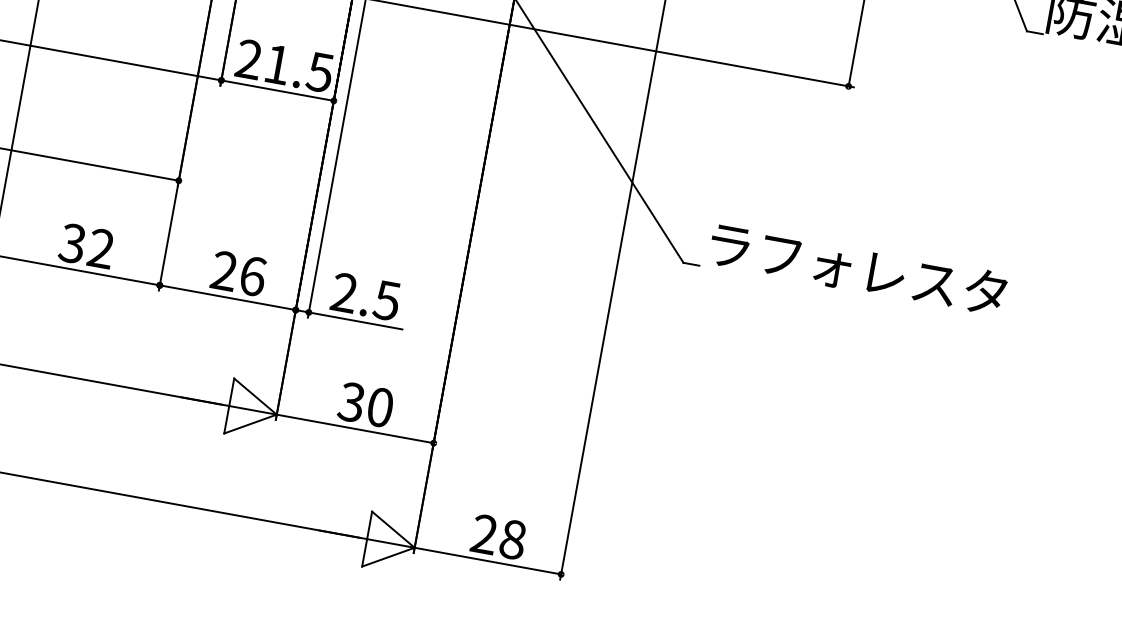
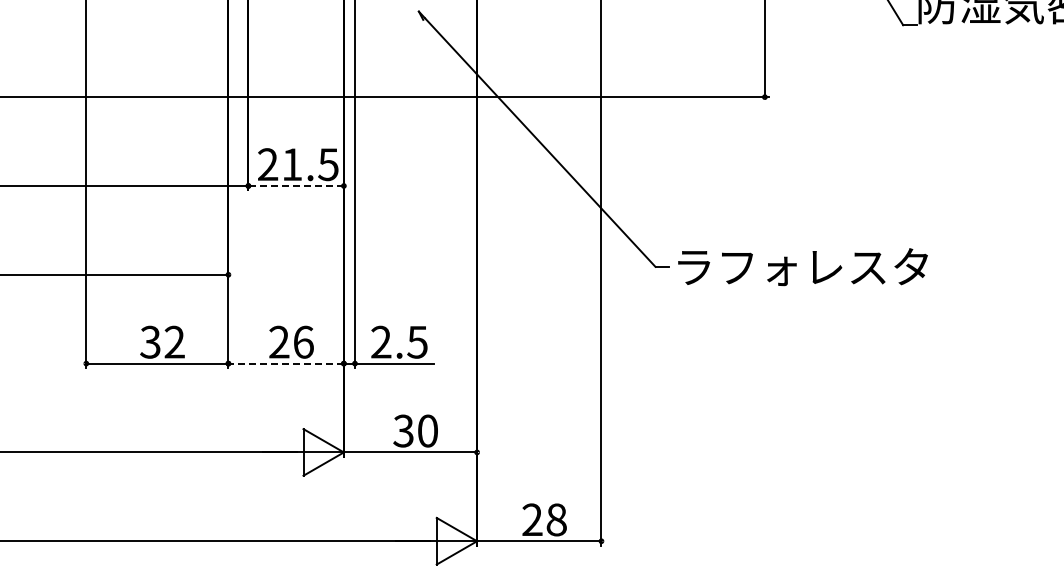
line: (278, 90) -> (296, 185), solid -> dashed
text: (857, 269) -> (802, 267), moved
line: (228, 297) -> (286, 363), solid -> dashed

